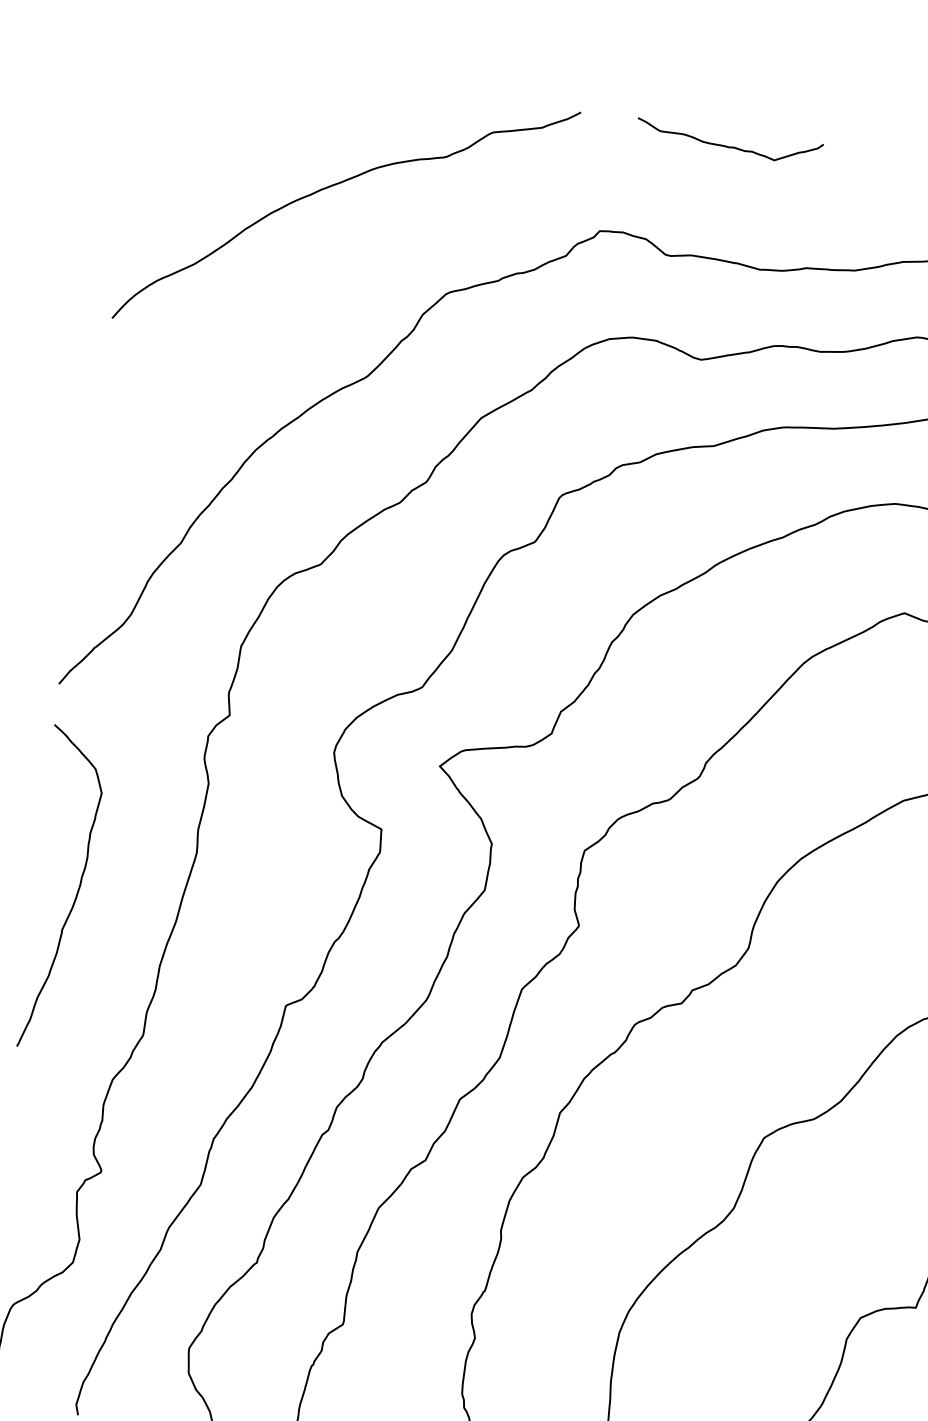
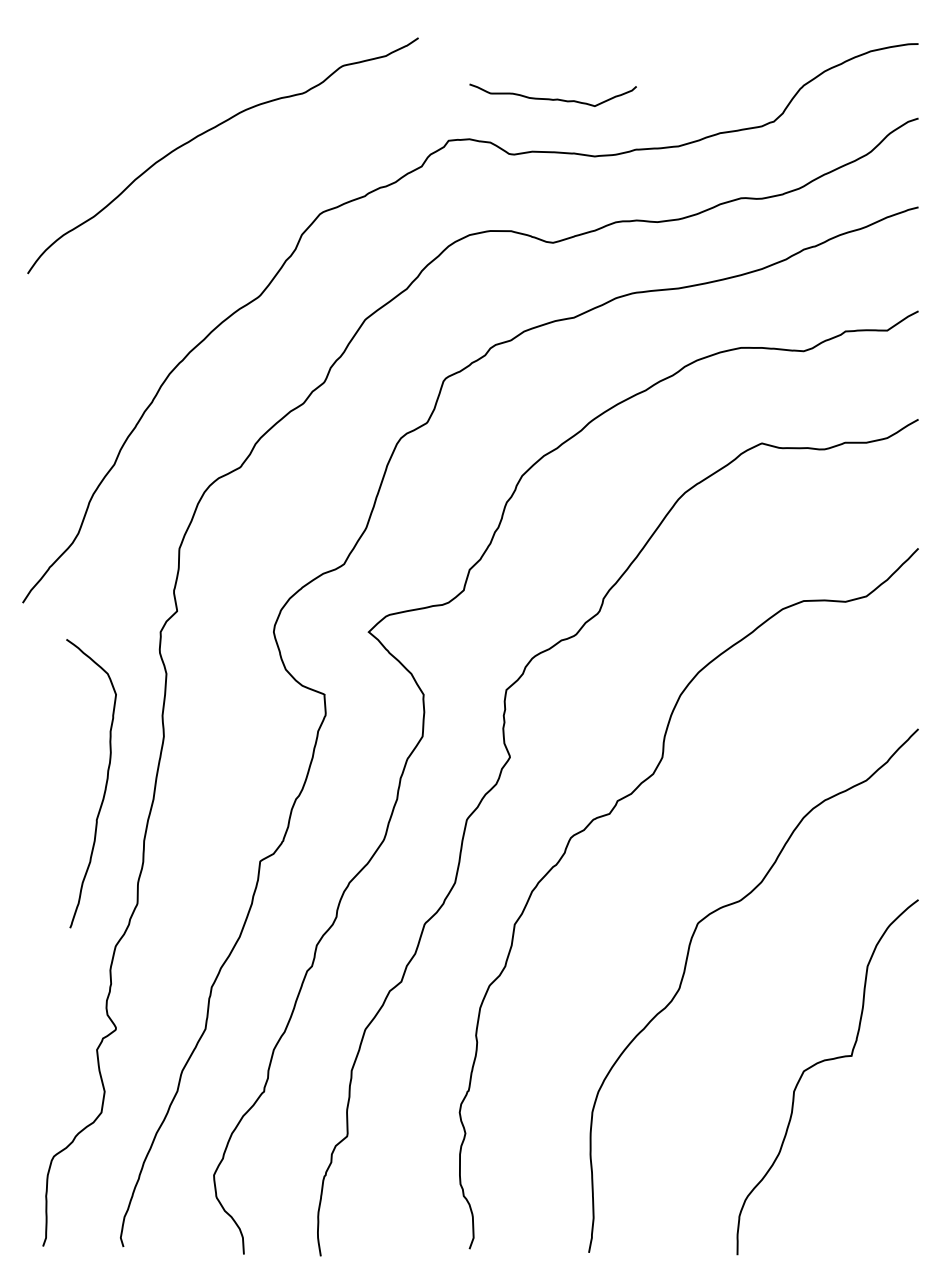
curve: (728, 145) -> (552, 98), moved
curve: (75, 896) -> (104, 788), moved

